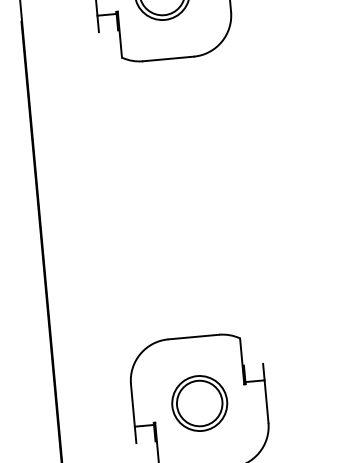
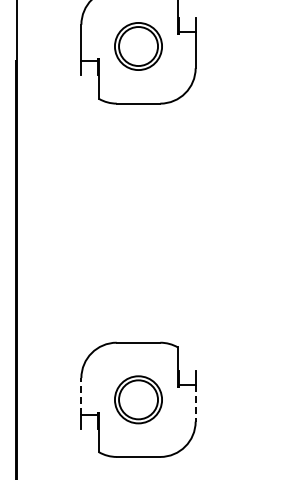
line: (266, 401) -> (195, 403), solid -> dashed
line: (132, 404) -> (81, 395), solid -> dashed

